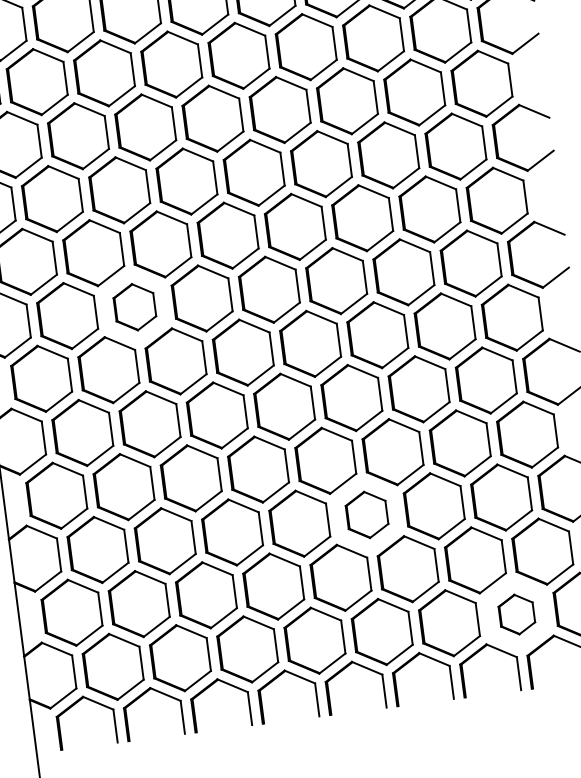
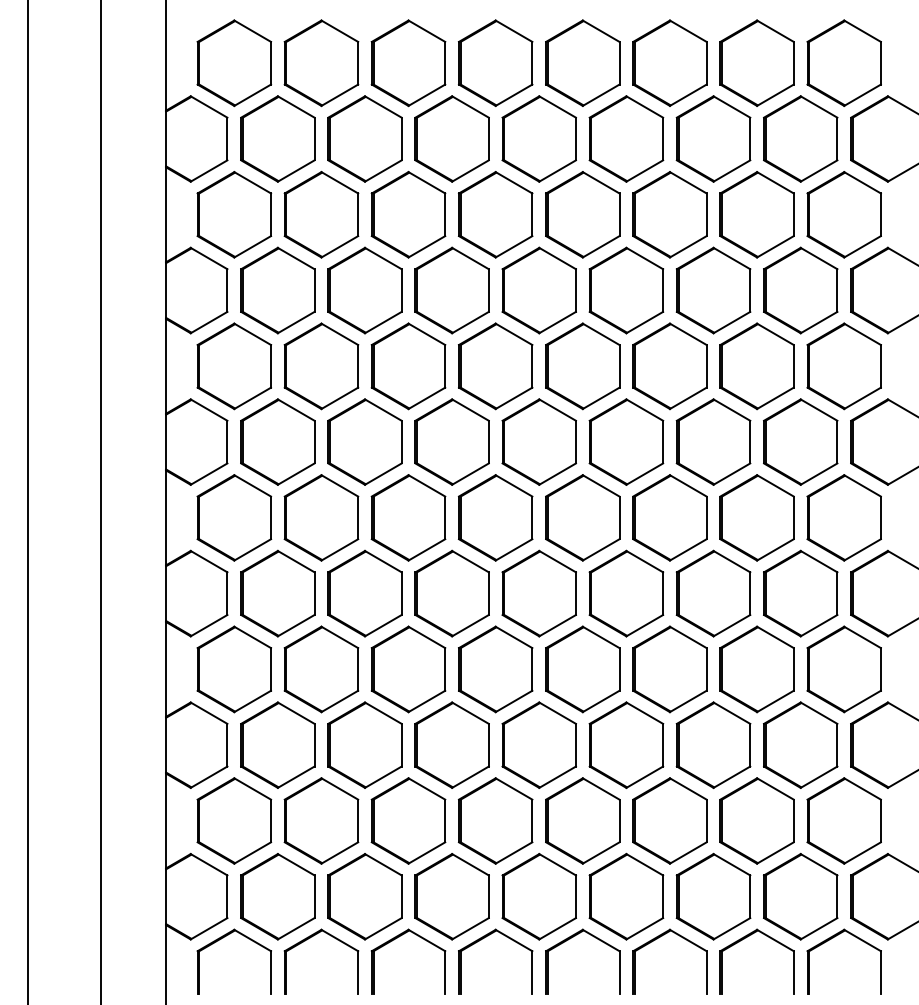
part: (134, 306) -> (364, 441), size x1.43
part: (367, 514) -> (626, 744), size x1.43
part: (516, 614) -> (800, 896), size x1.67

